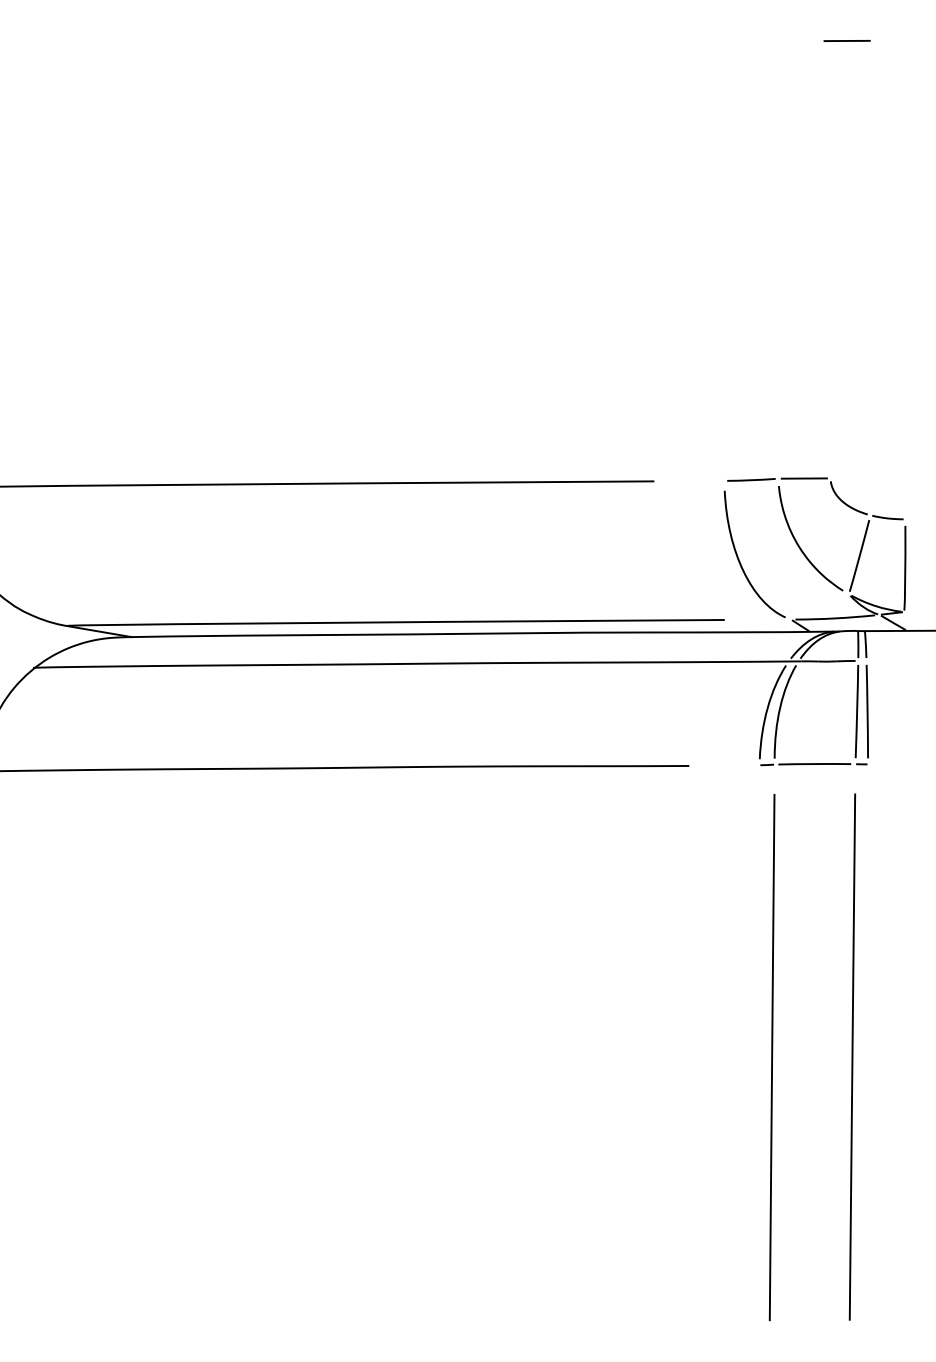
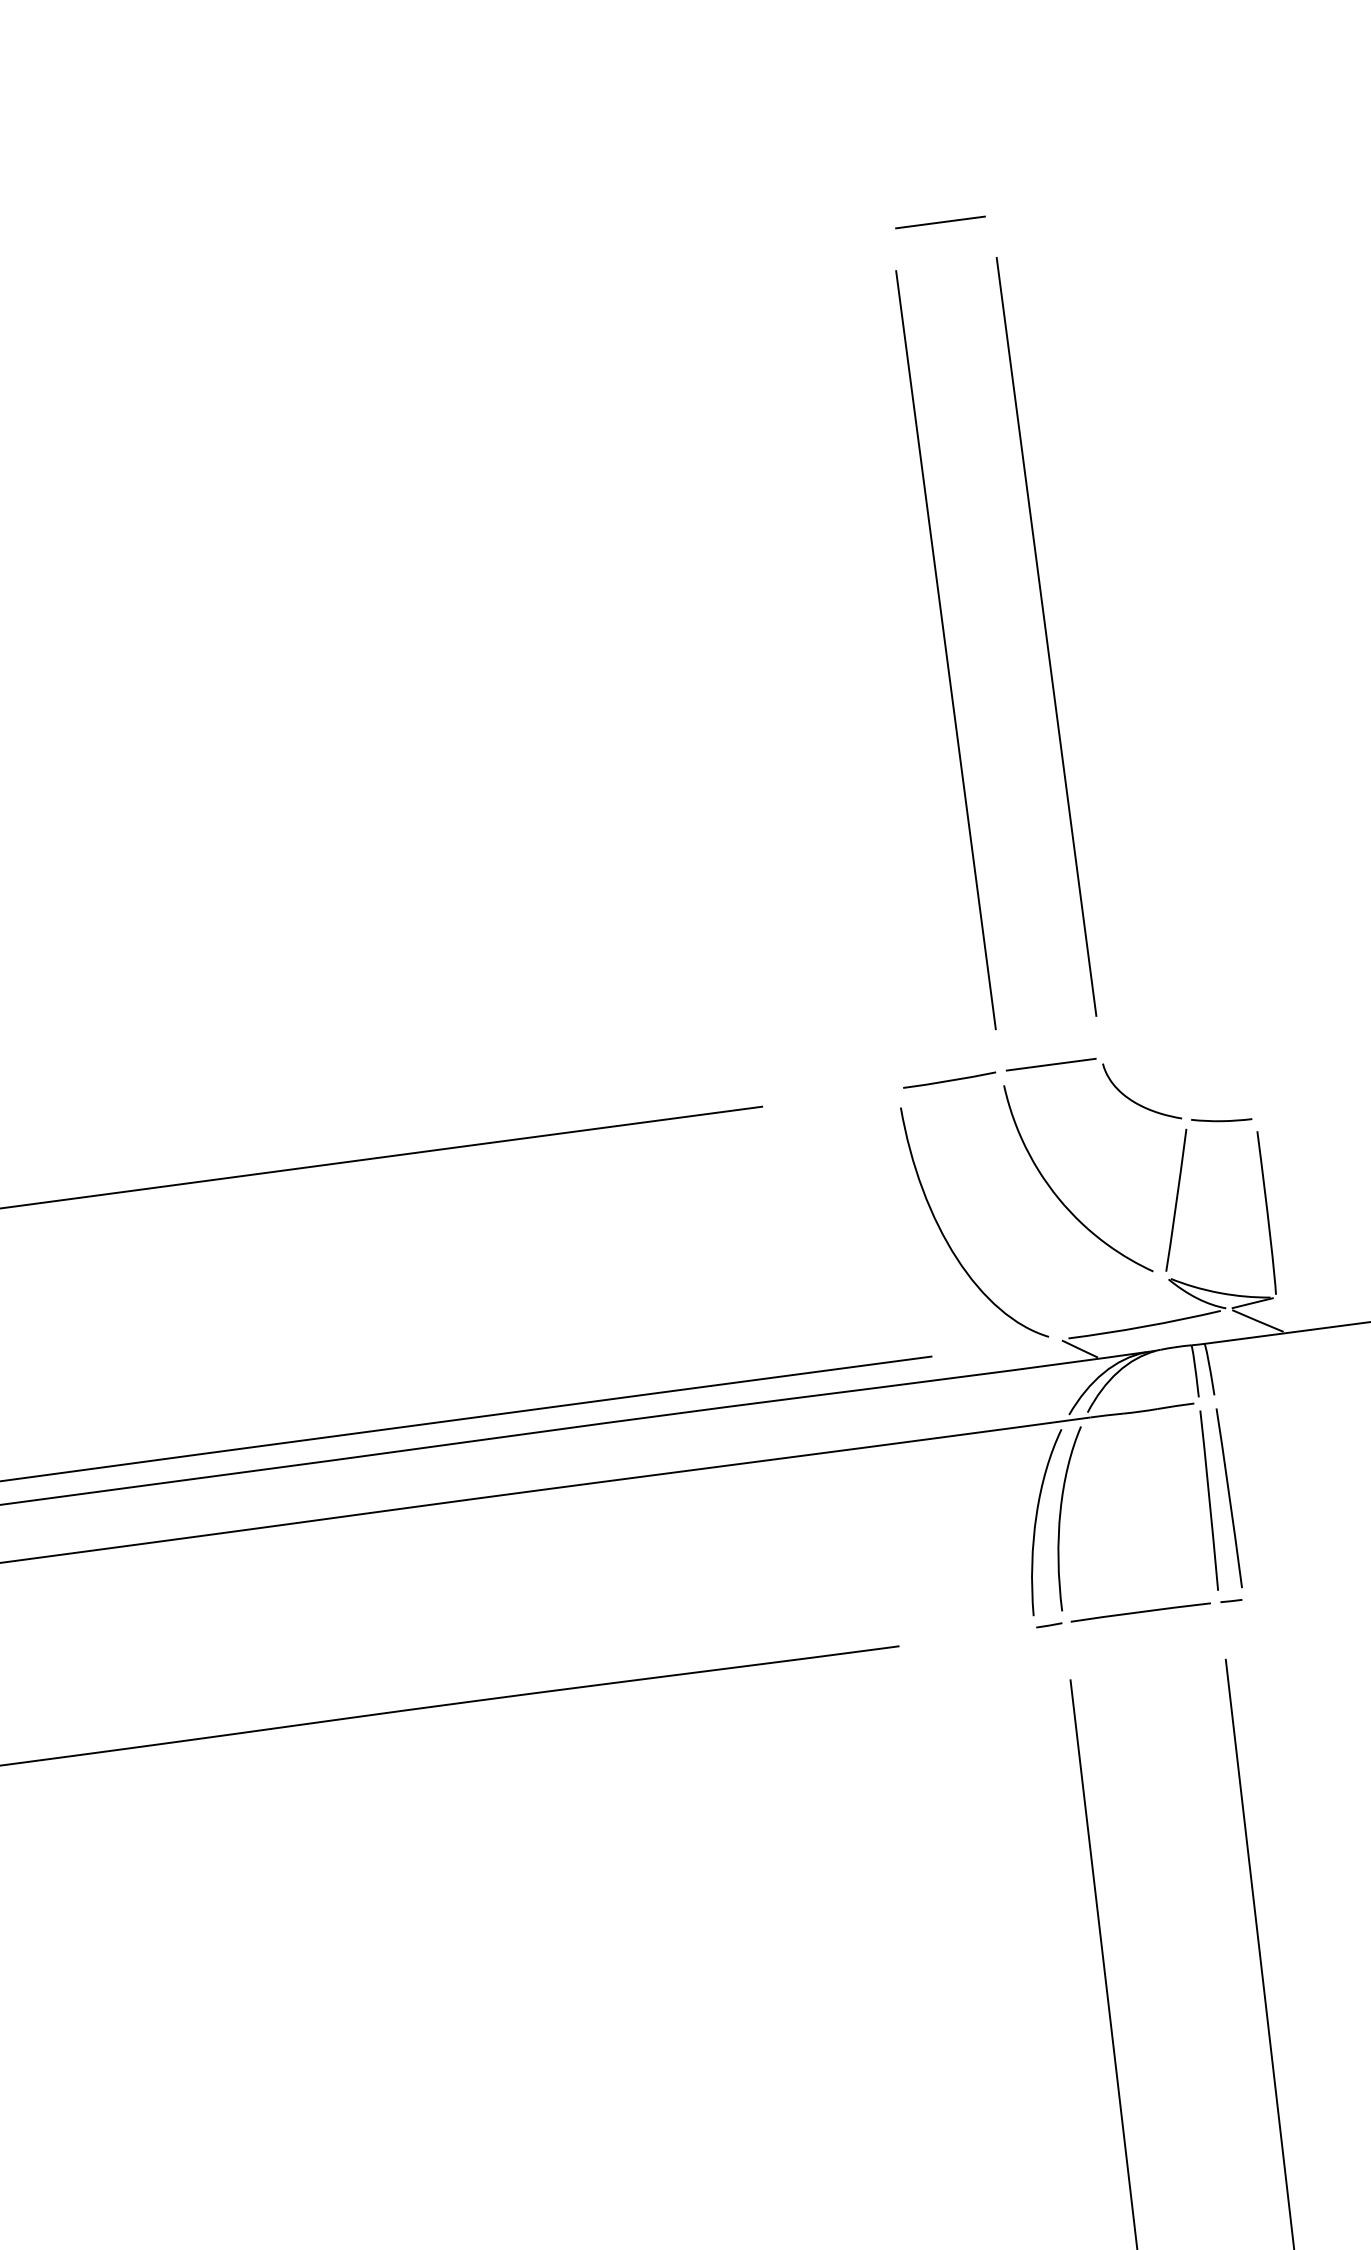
line: (846, 40) -> (939, 221), moved
line: (777, 259) -> (946, 649), added
line: (829, 259) -> (1046, 636), added

